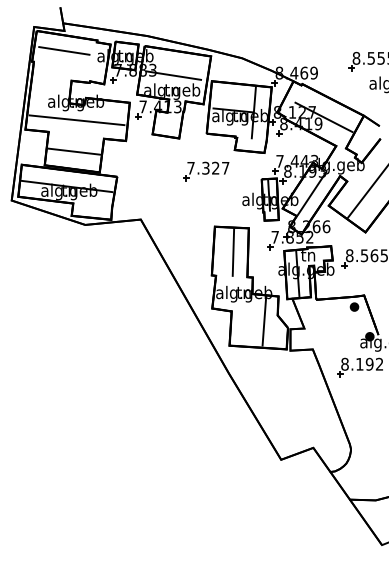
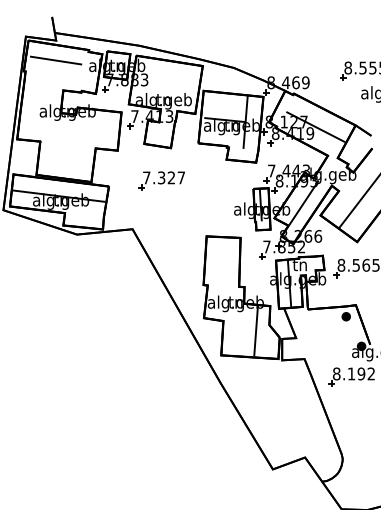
line: (173, 75) -> (165, 85), removed
line: (76, 120) -> (68, 130), removed
line: (74, 151) -> (66, 161), removed
part: (206, 171) -> (162, 181), moved
line: (233, 251) -> (225, 261), removed

